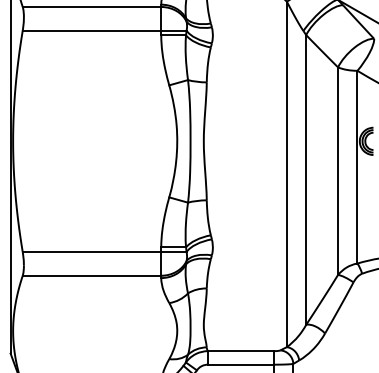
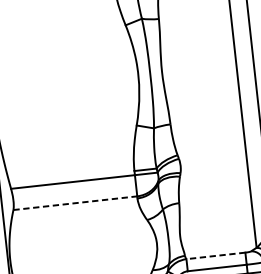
line: (92, 275) -> (75, 202), solid -> dashed
line: (240, 351) -> (215, 256), solid -> dashed

